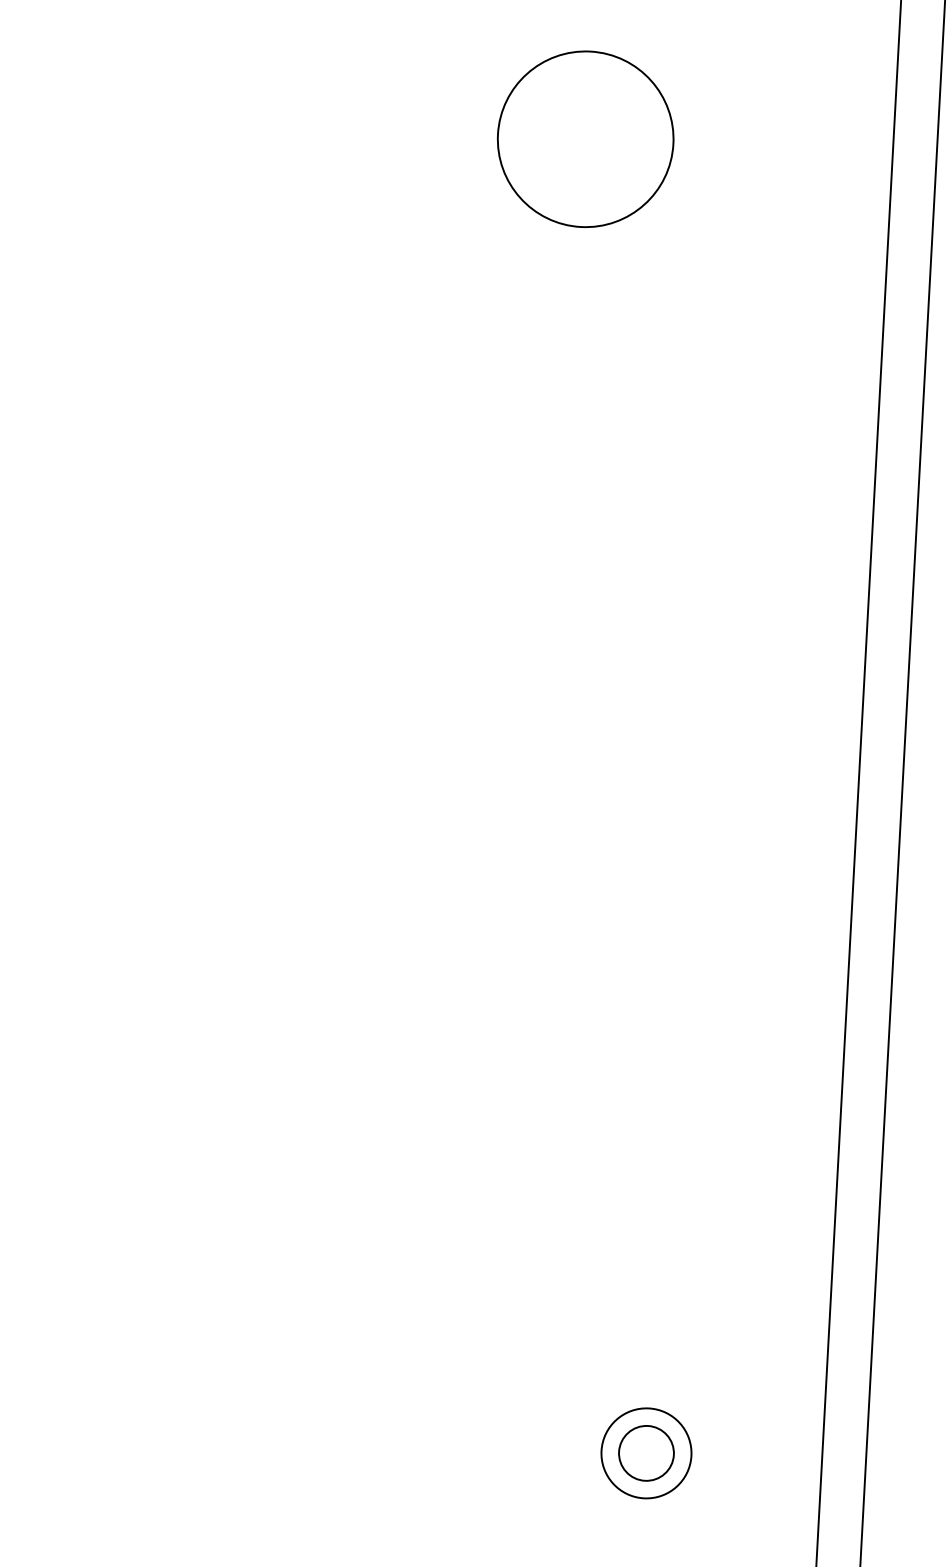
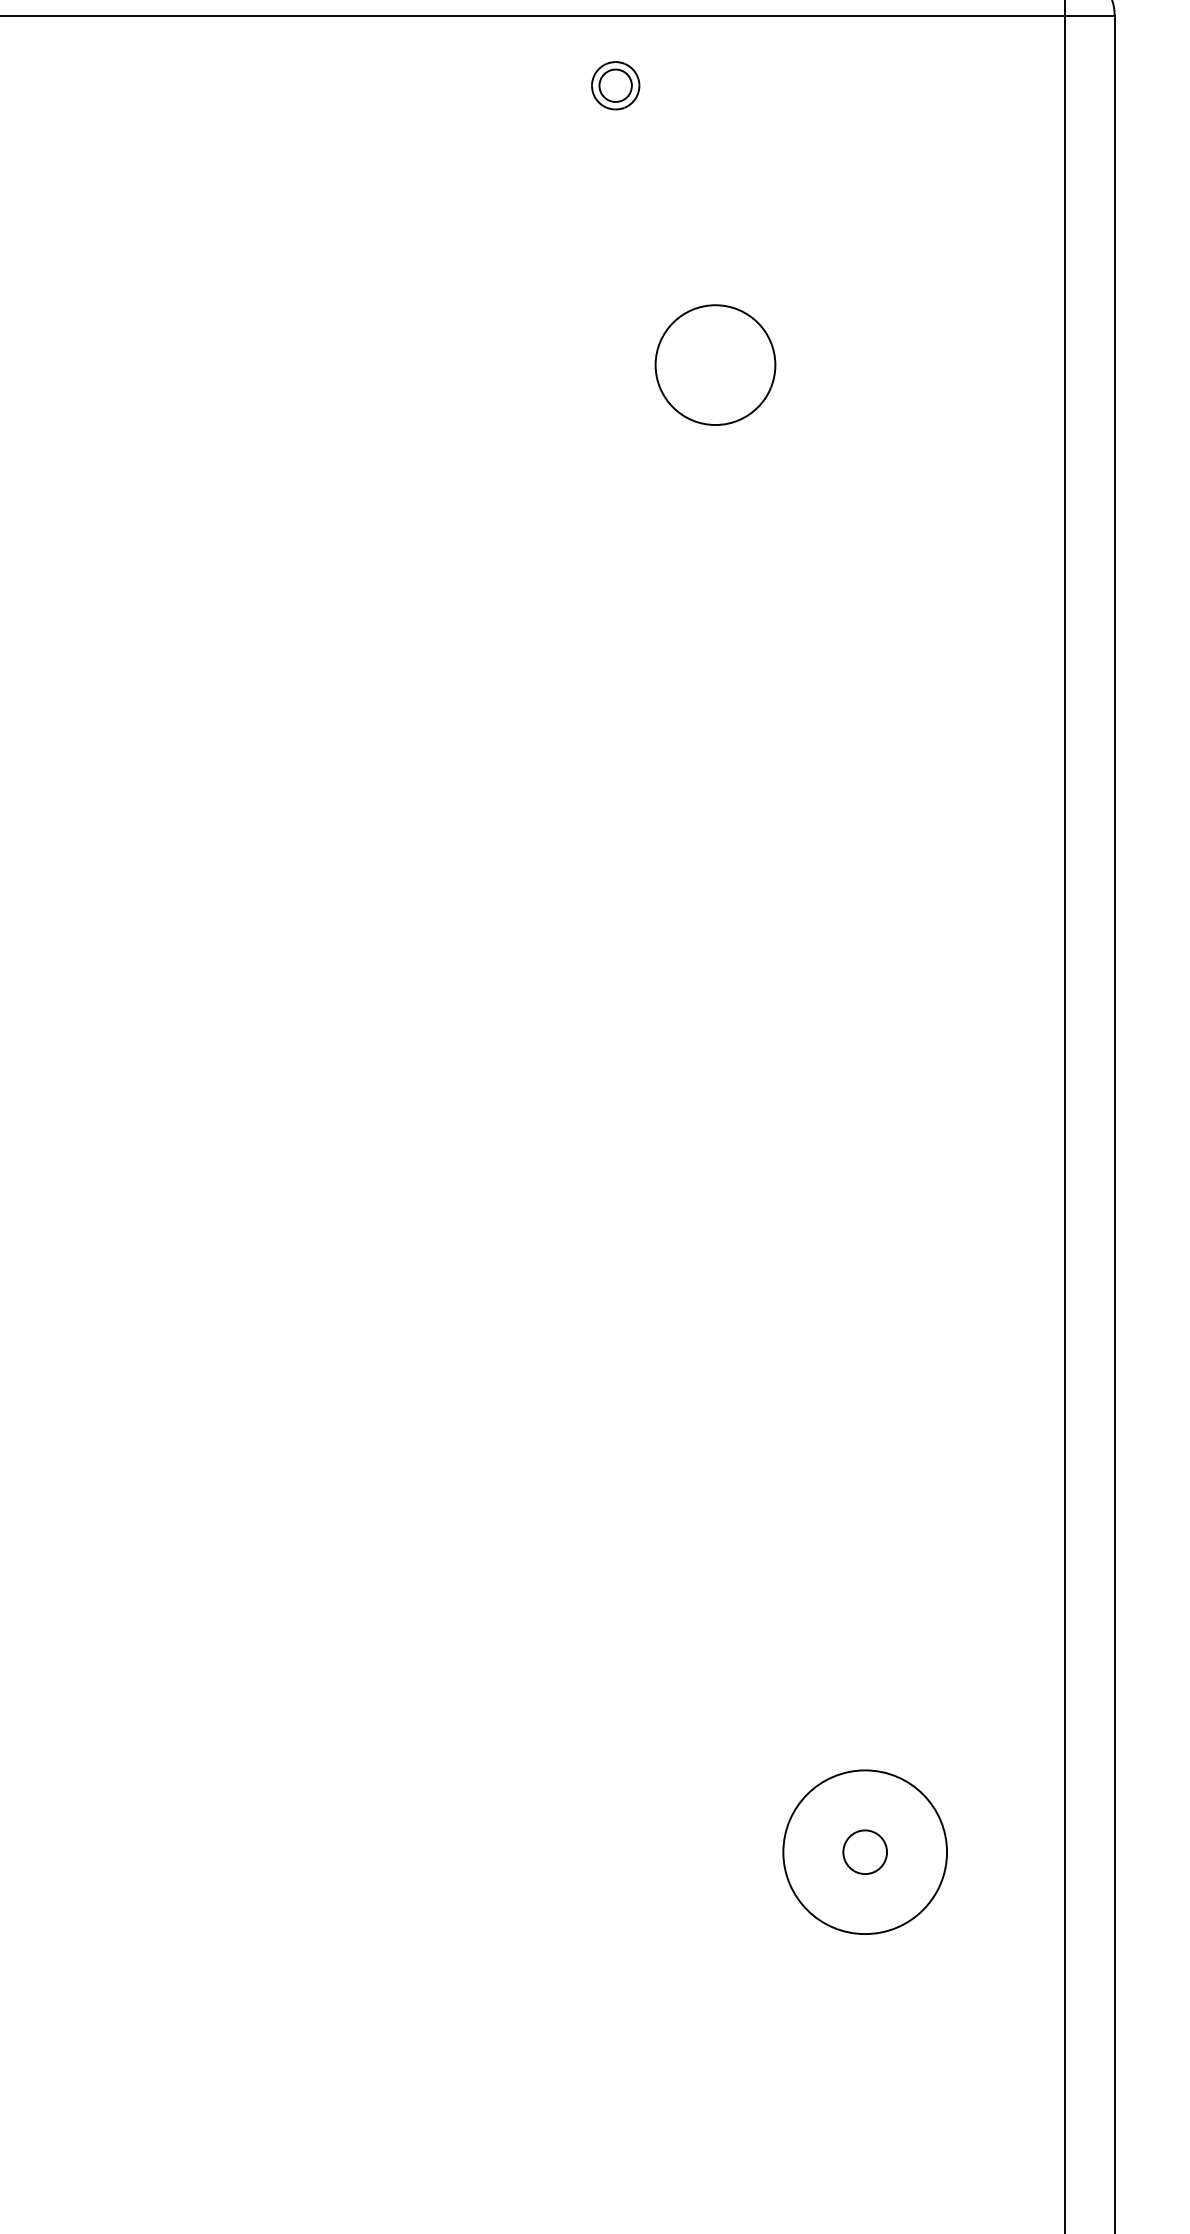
circle: (585, 138) -> (715, 364), size x0.6
circle: (646, 1453) -> (865, 1852), size x0.7
circle: (646, 1453) -> (865, 1852), size x1.6

